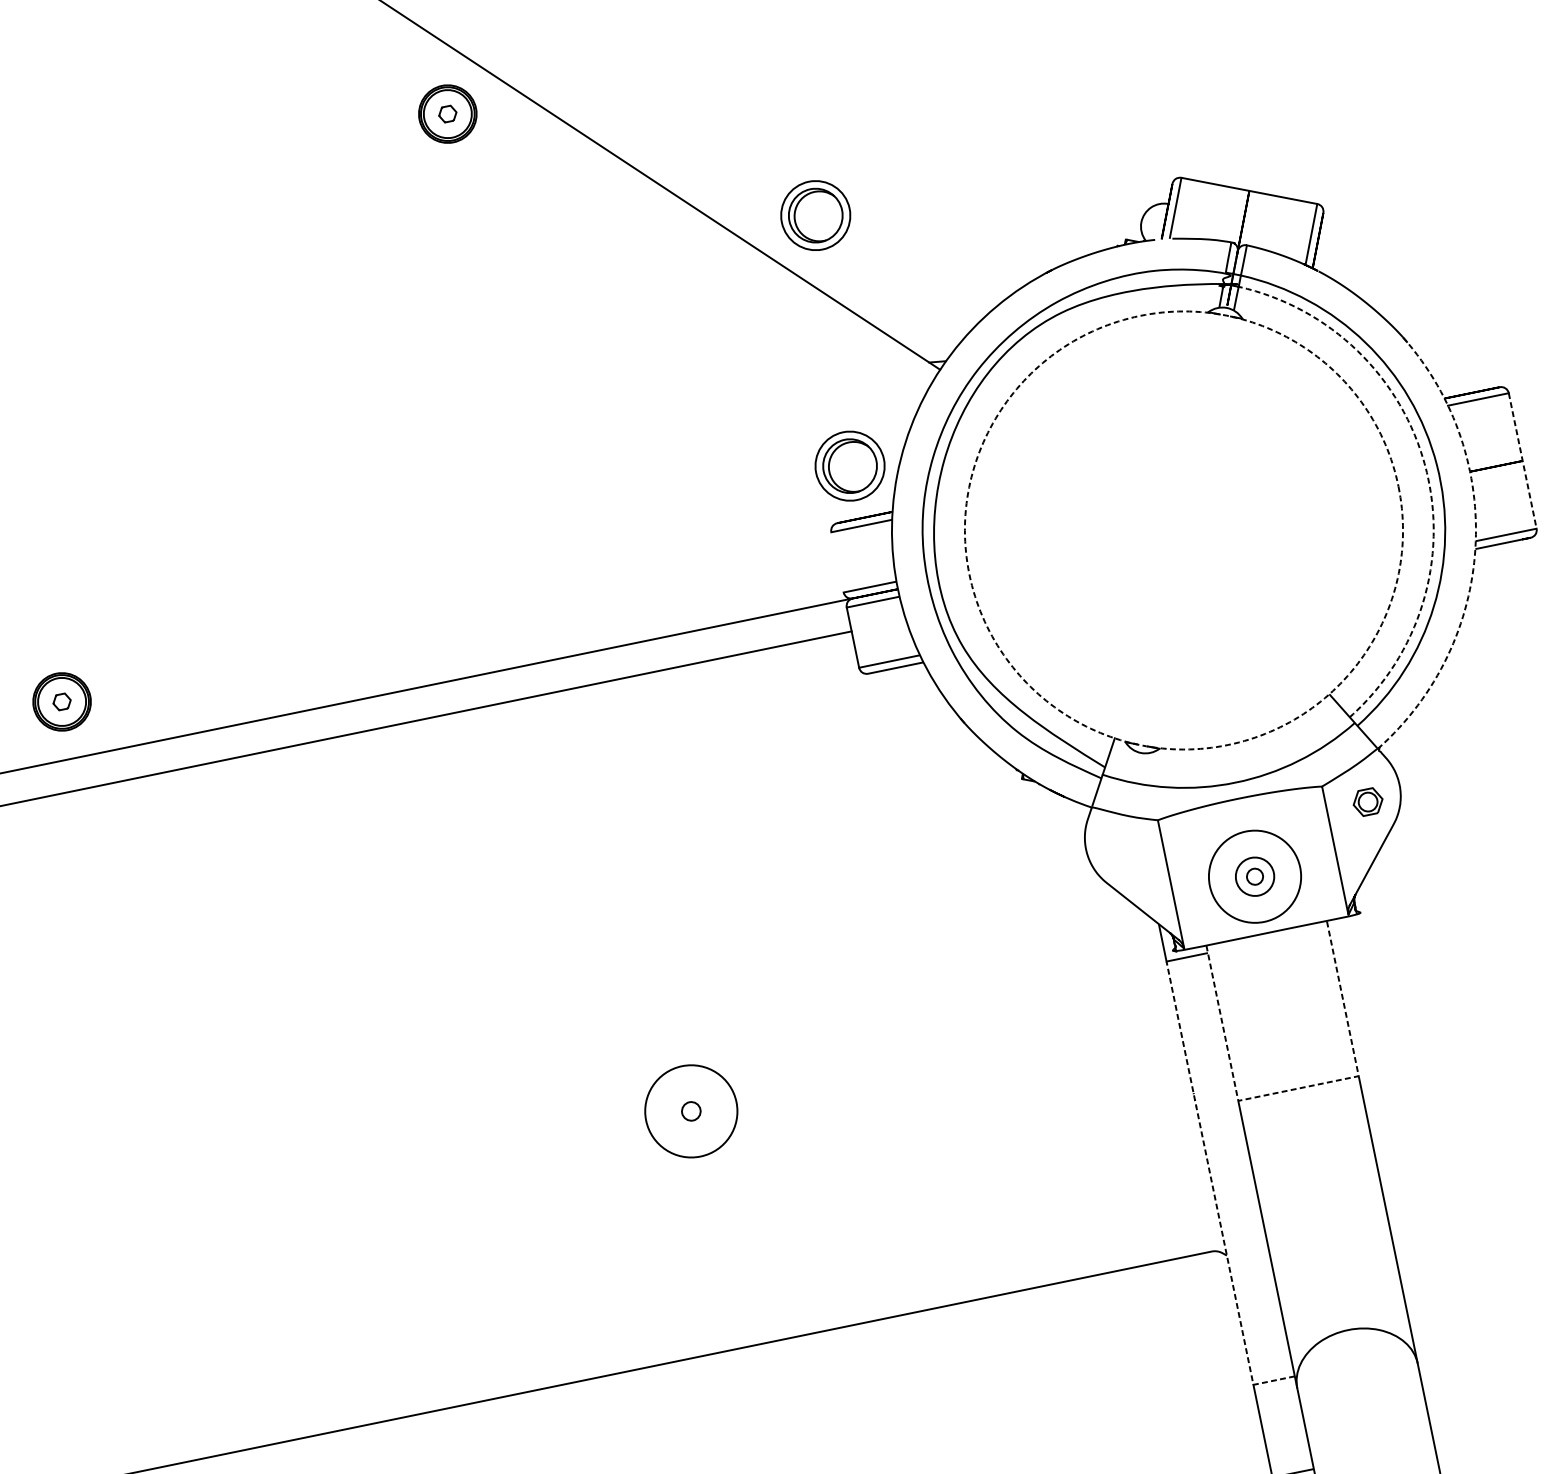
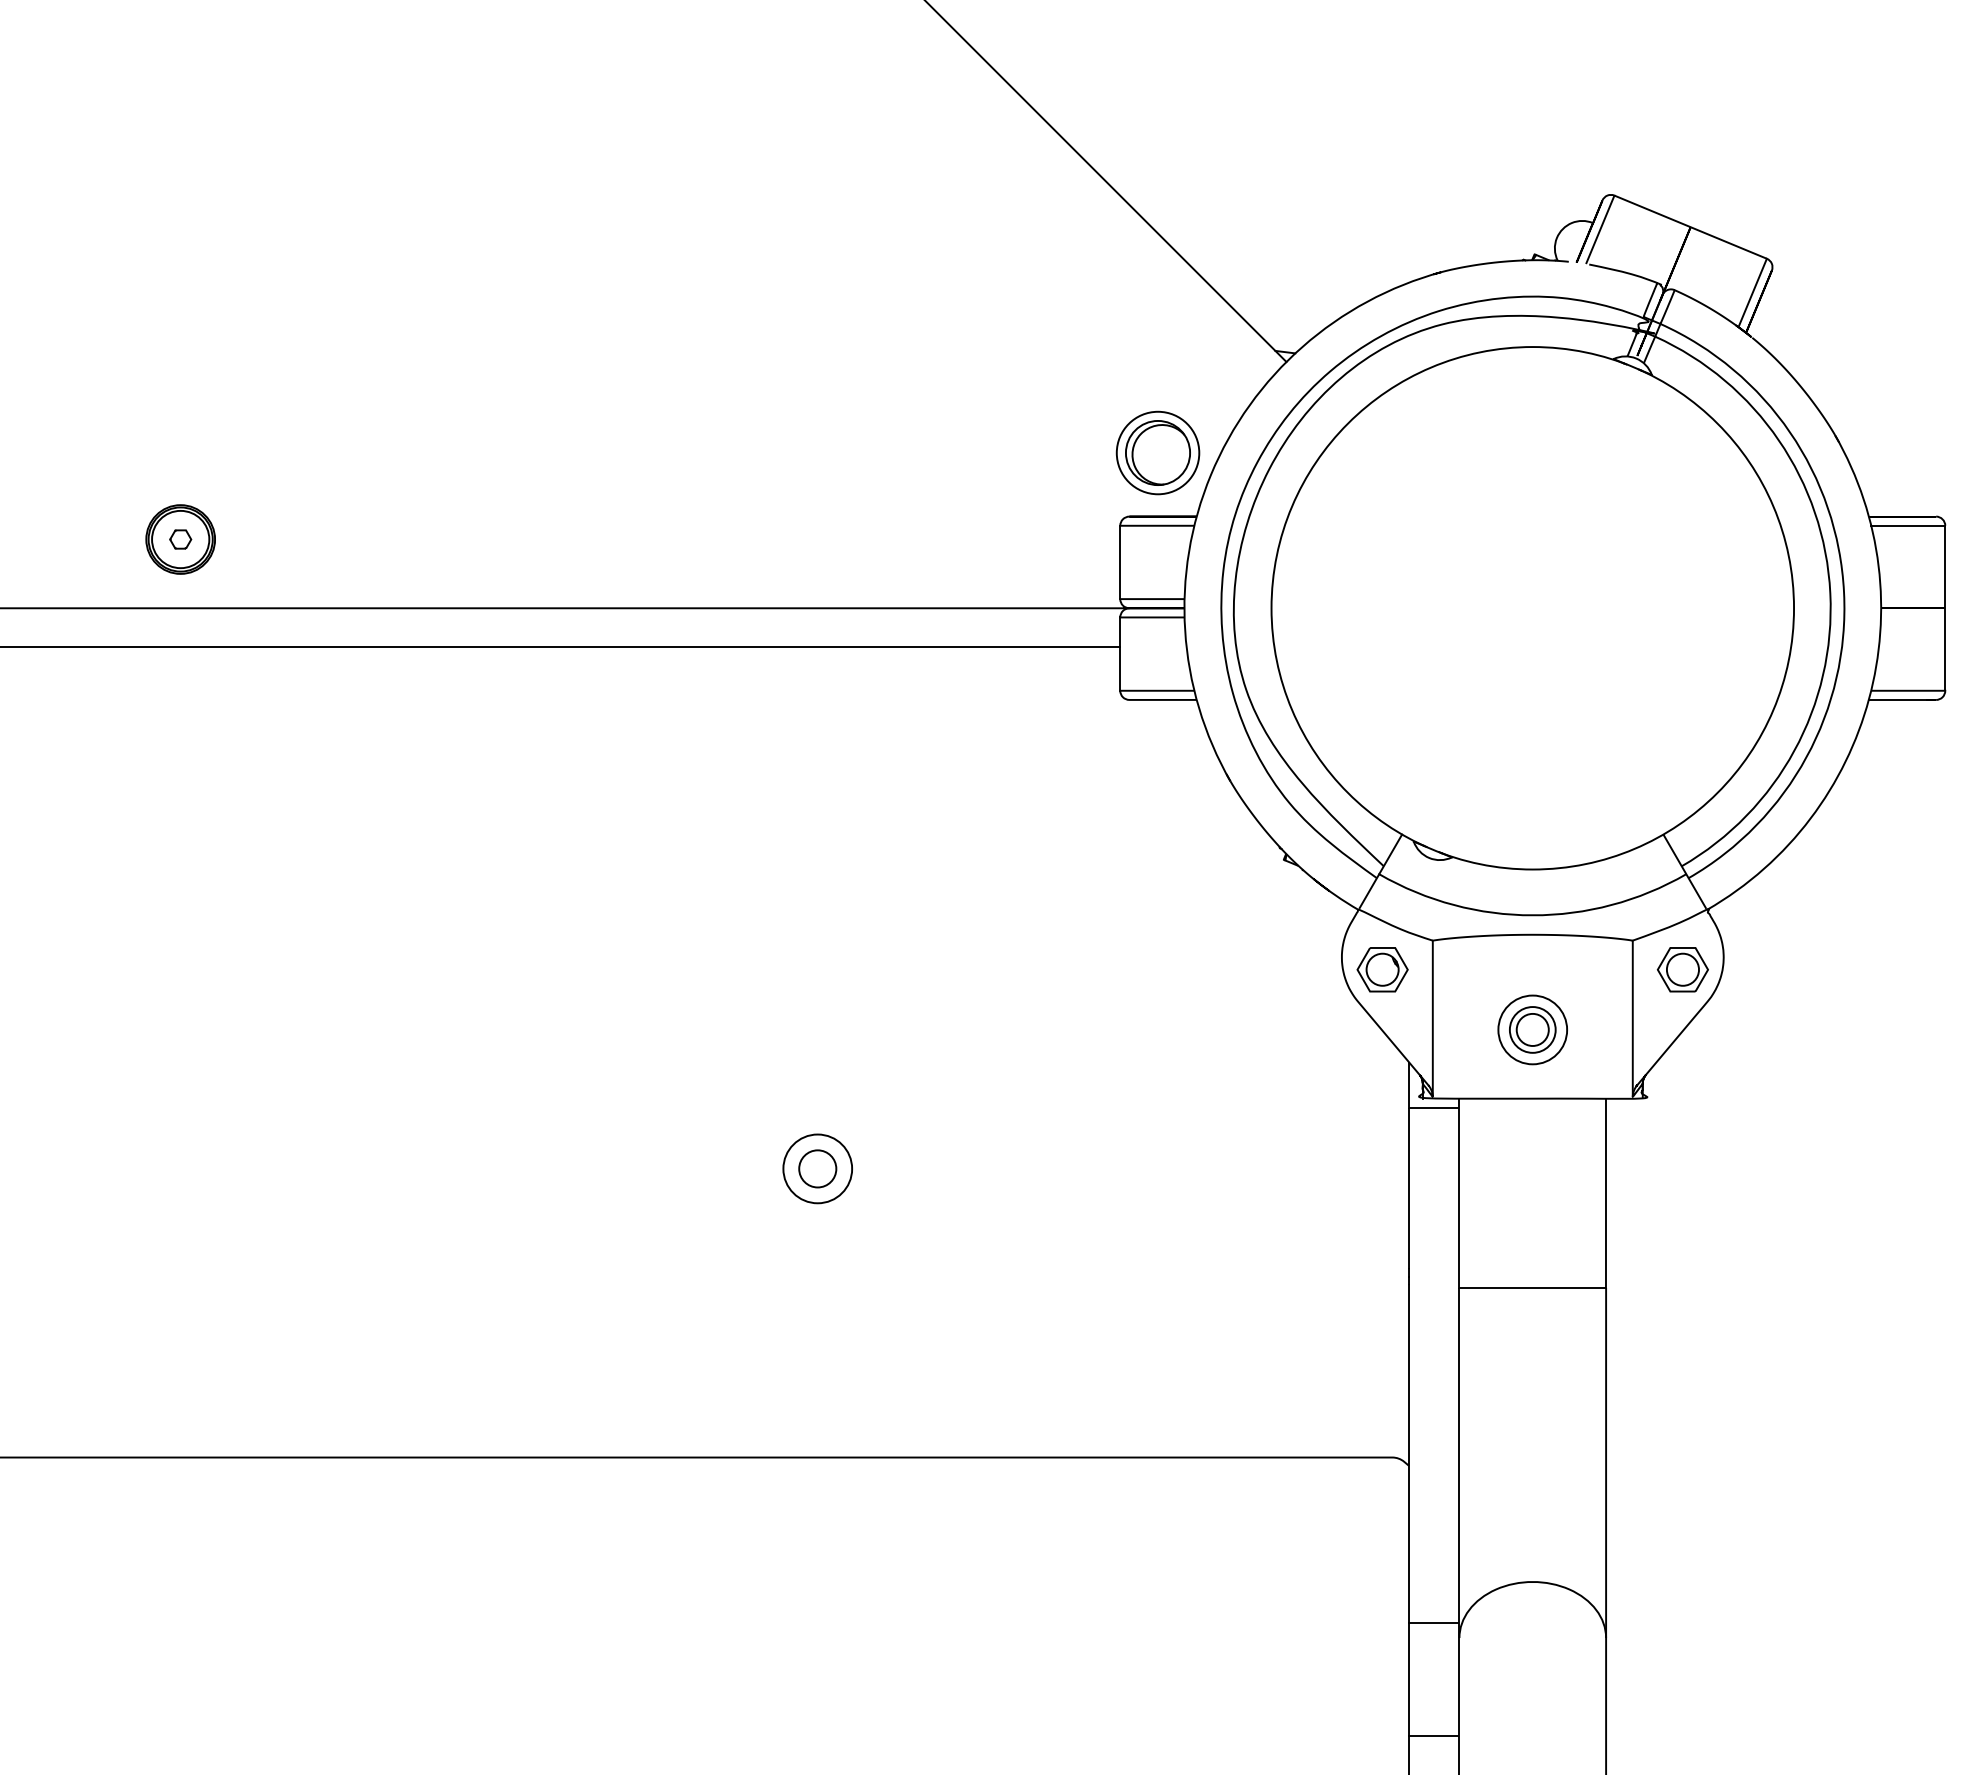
part: (815, 215) -> (1177, 151), removed
line: (1522, 461) -> (1945, 608), dashed -> solid
arc: (1425, 468) -> (1830, 593), dashed -> solid
circle: (1183, 530) -> (1532, 608), dashed -> solid
arc: (1475, 547) -> (1869, 698), dashed -> solid
line: (837, 562) -> (1120, 562), added
part: (1367, 801) -> (1682, 969), size x1.43
part: (1121, 852) -> (1382, 969), added
circle: (1254, 876) -> (1532, 1029), size x0.62
circle: (1254, 876) -> (1532, 1029), size x1.67
line: (1299, 1088) -> (1533, 1287), dashed -> solid
circle: (691, 1111) -> (817, 1168), size x0.62
circle: (691, 1111) -> (817, 1168), size x1.67
line: (1214, 1194) -> (1409, 1391), dashed -> solid

